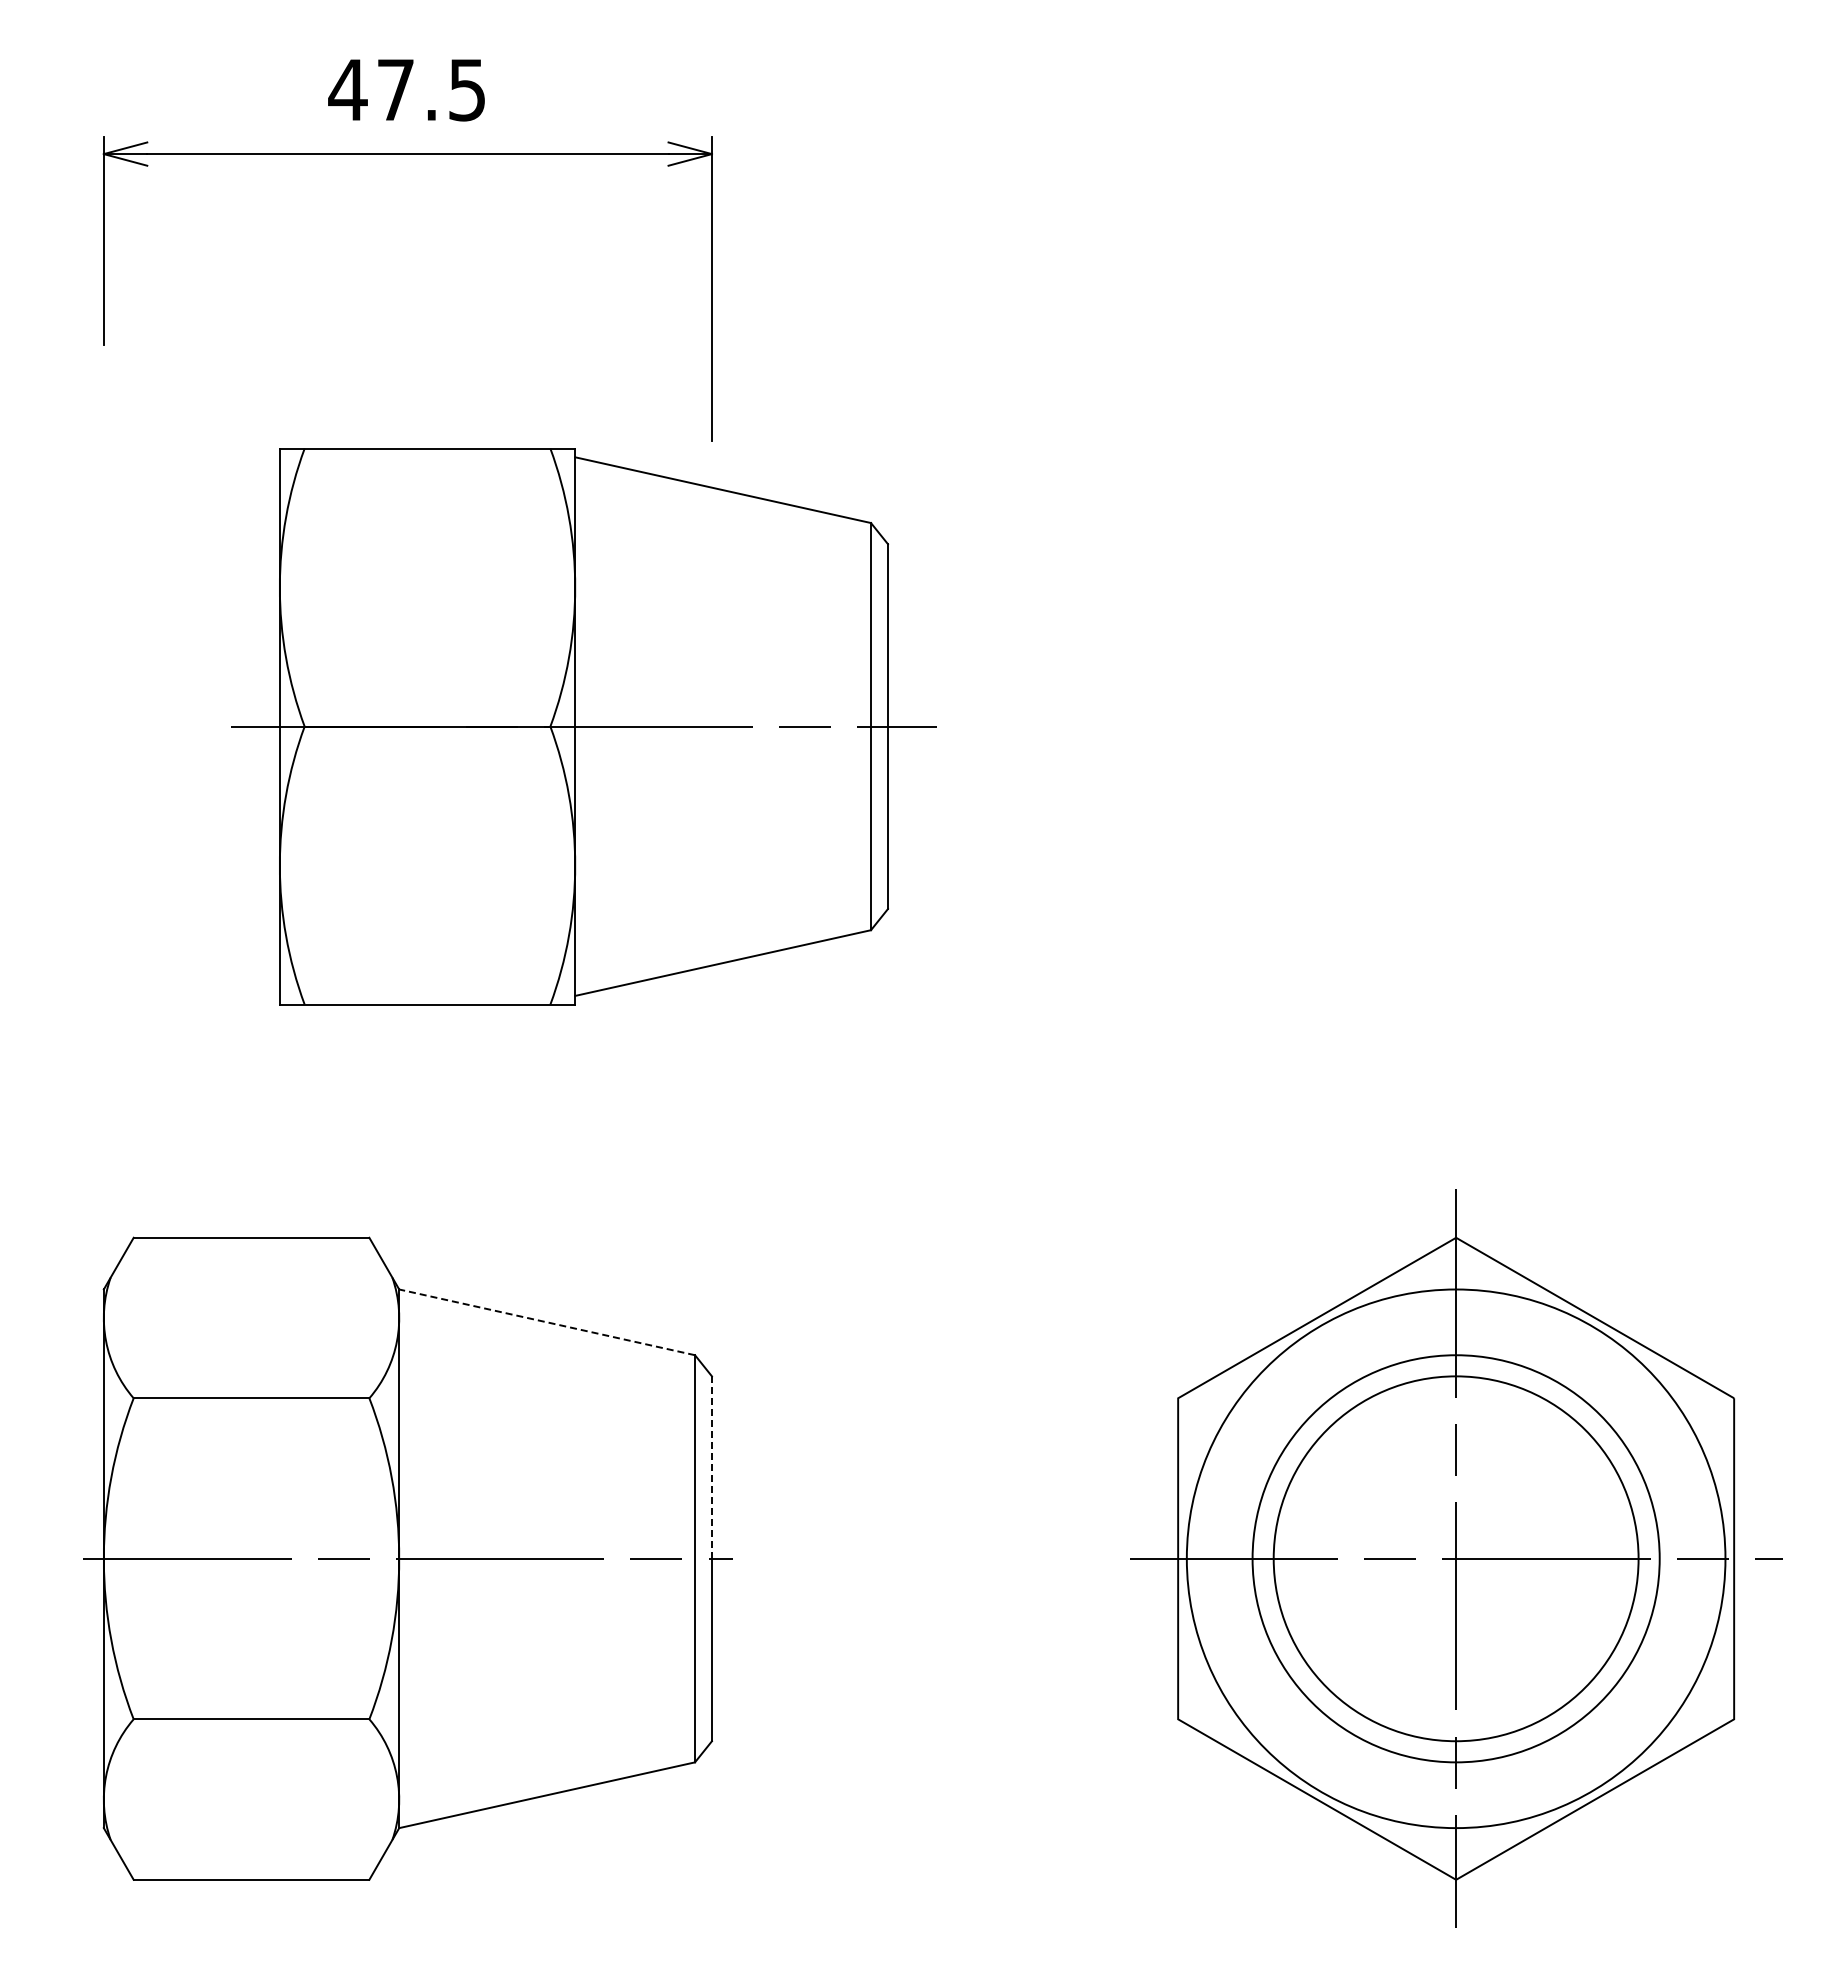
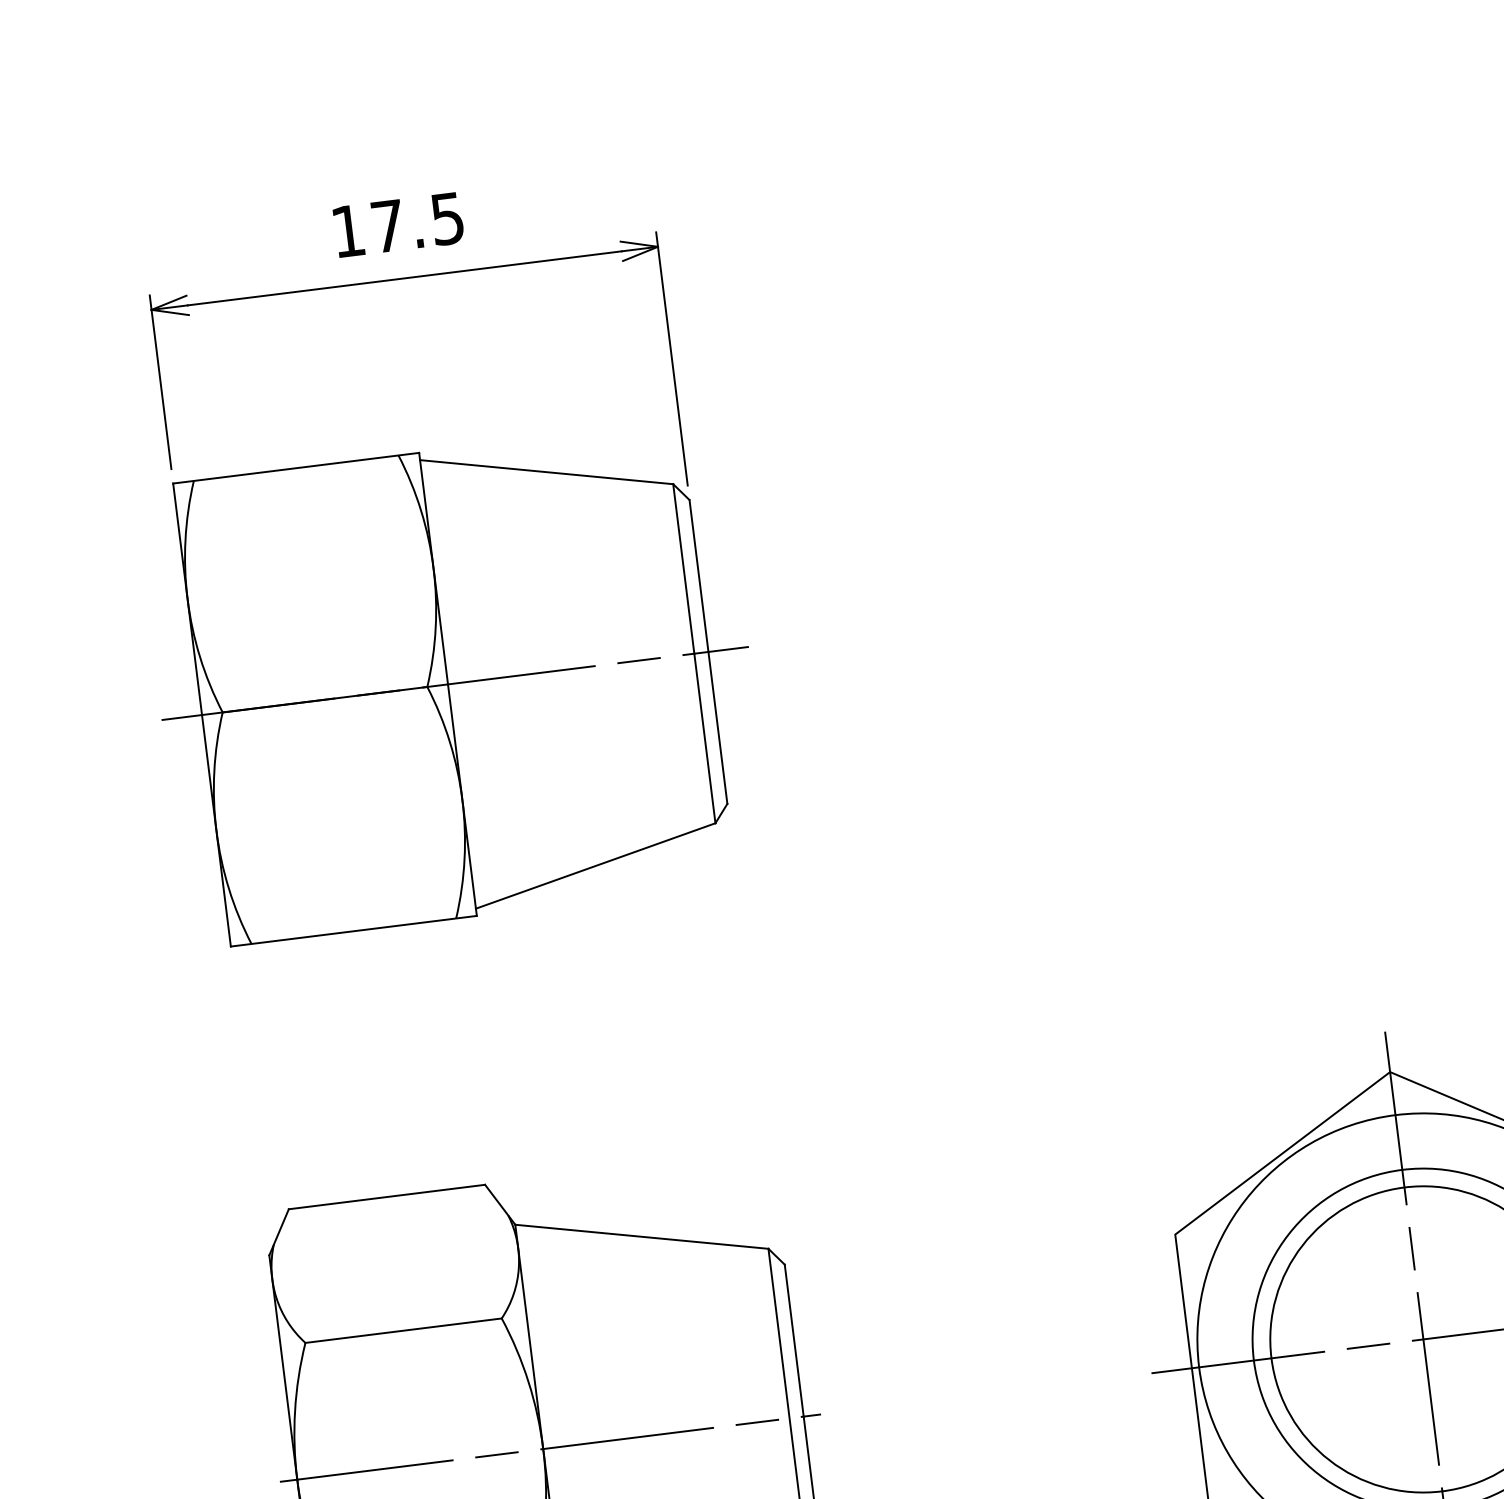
text: (347, 89) -> (347, 230), 47.5 -> 17.5
part: (583, 726) -> (454, 683), moved
line: (547, 1322) -> (642, 1236), dashed -> solid
line: (711, 1467) -> (793, 1340), dashed -> solid

